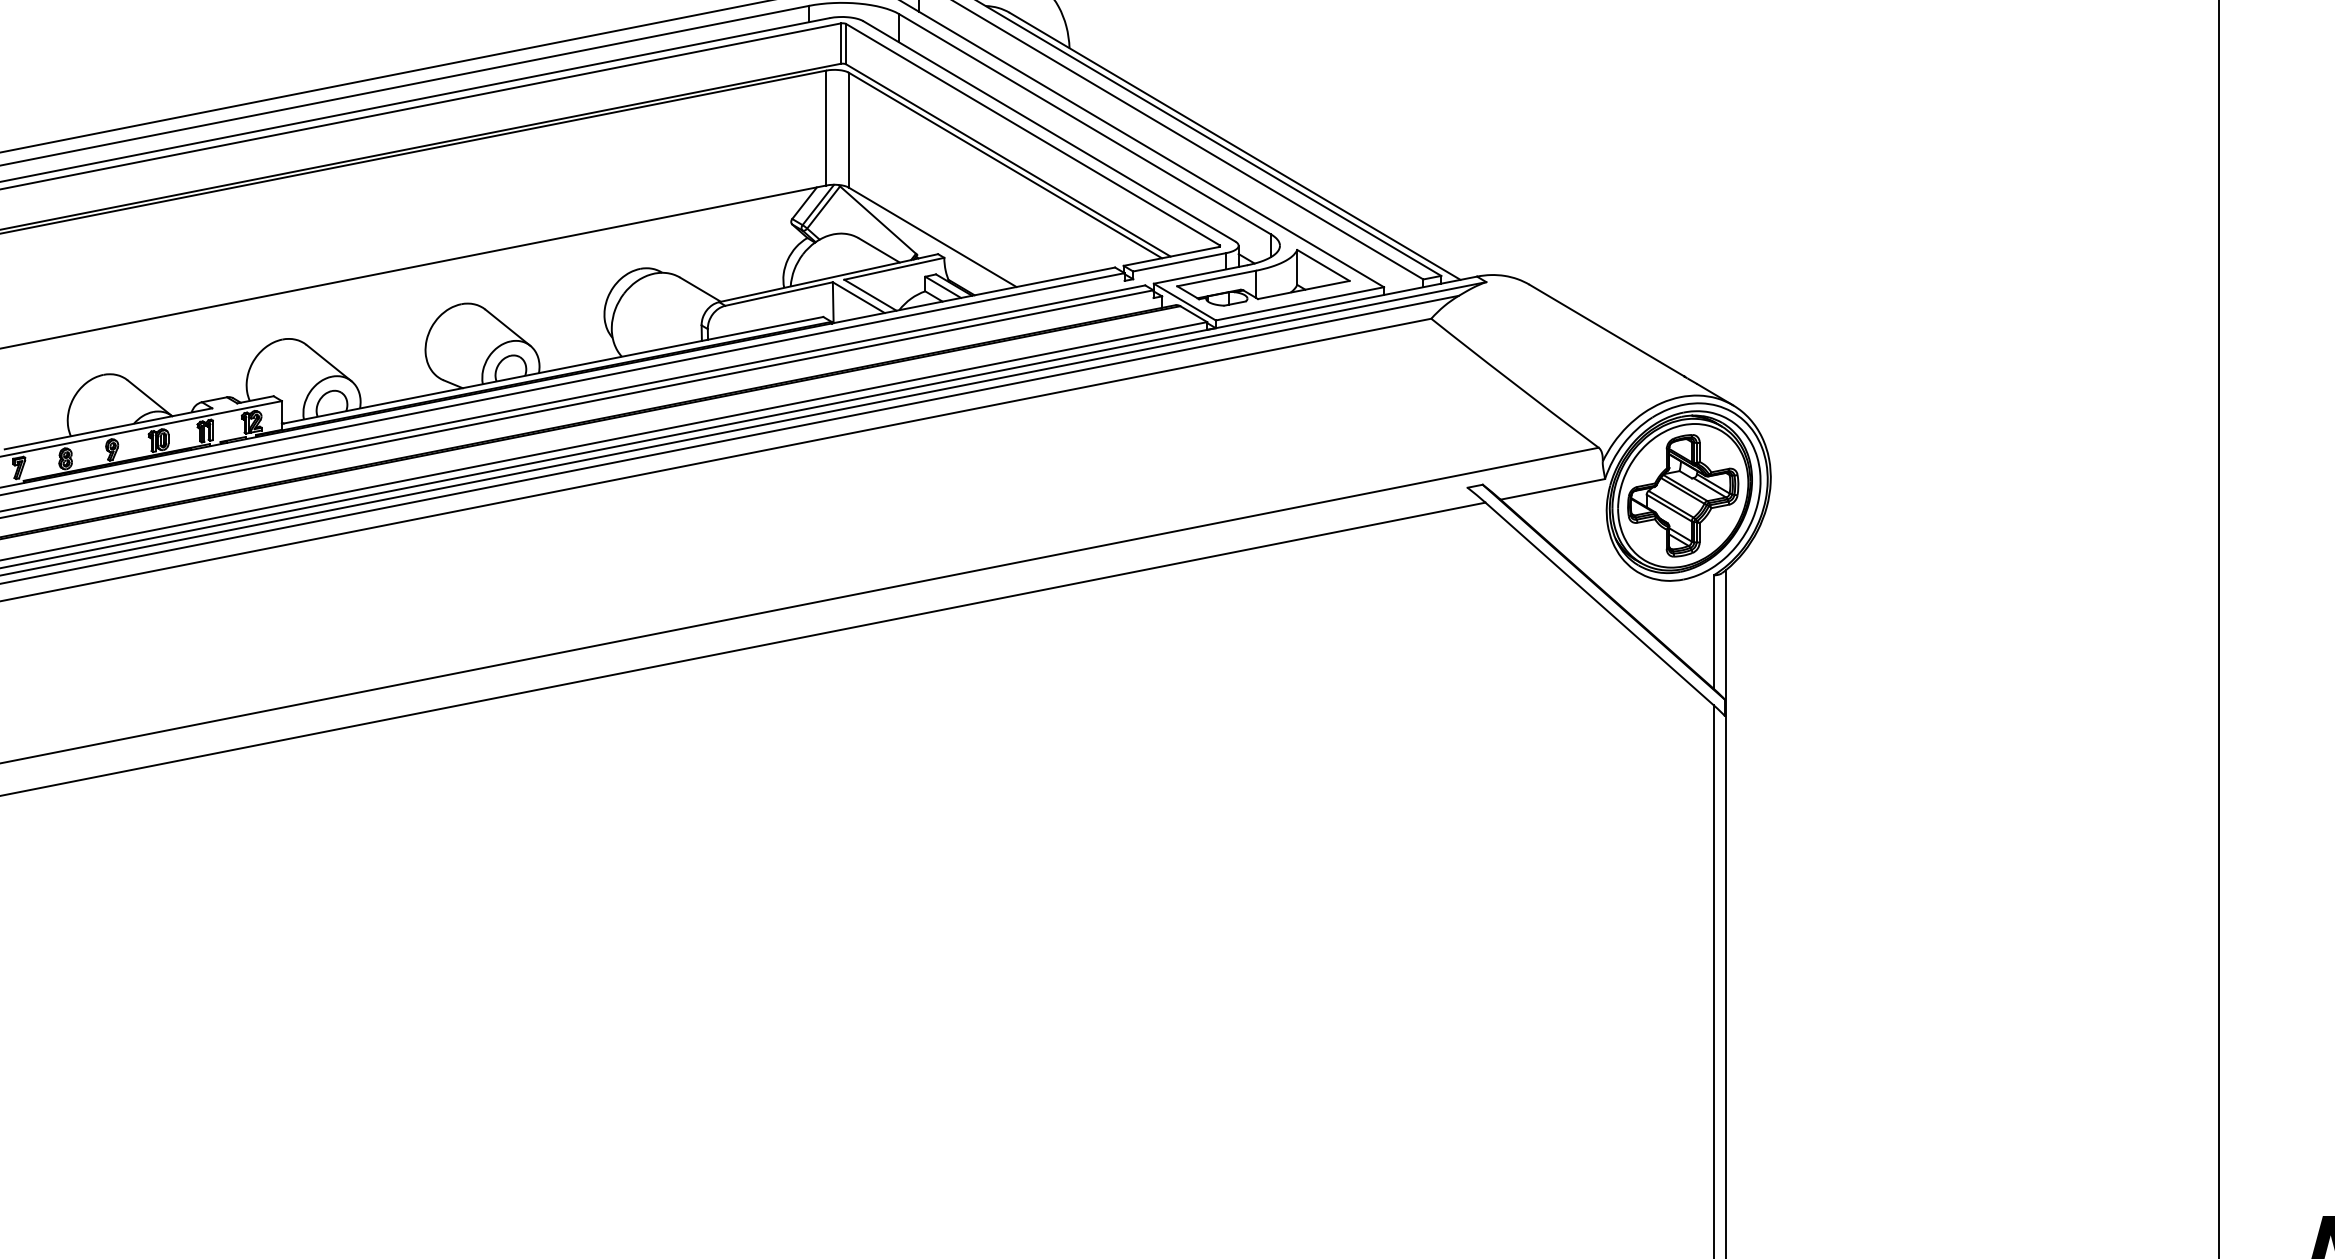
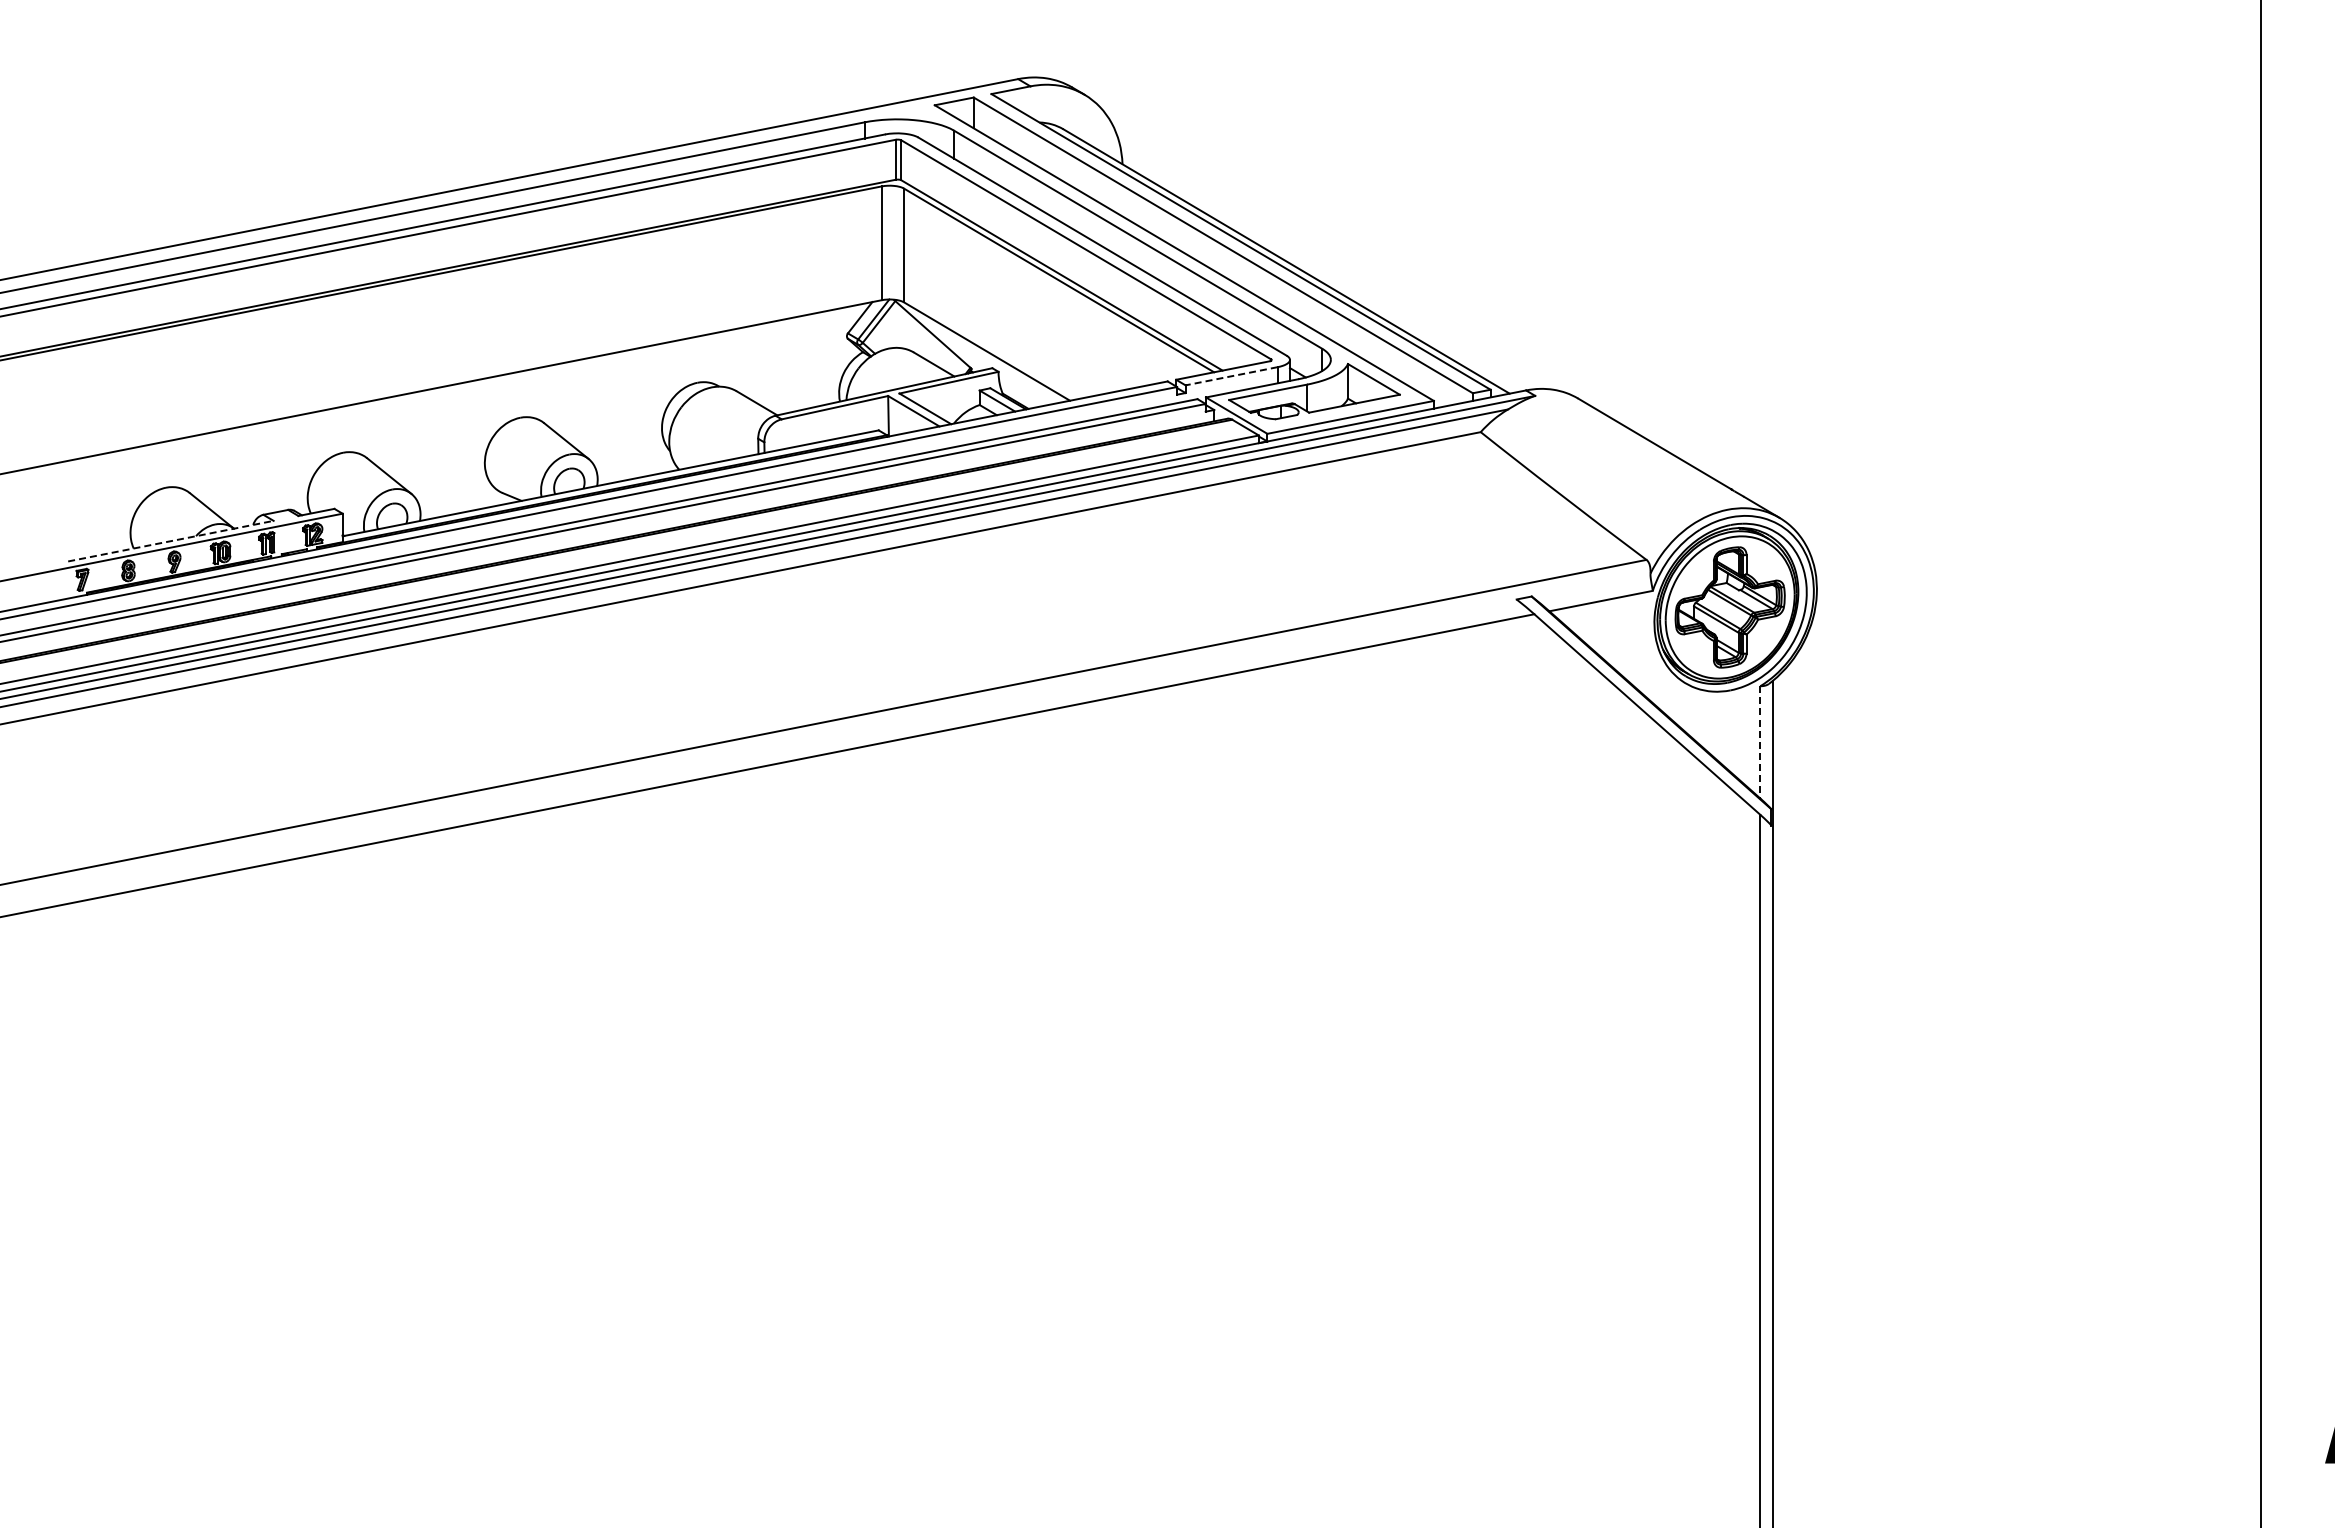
line: (1179, 262) -> (1231, 376), solid -> dashed
line: (108, 429) -> (170, 541), solid -> dashed
line: (1713, 632) -> (1760, 742), solid -> dashed

